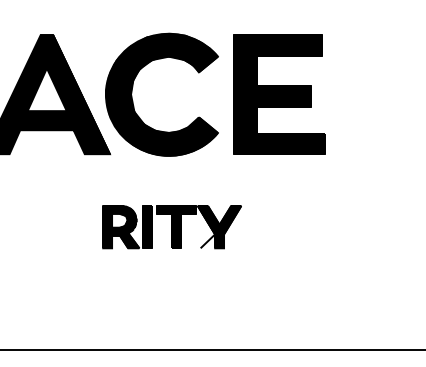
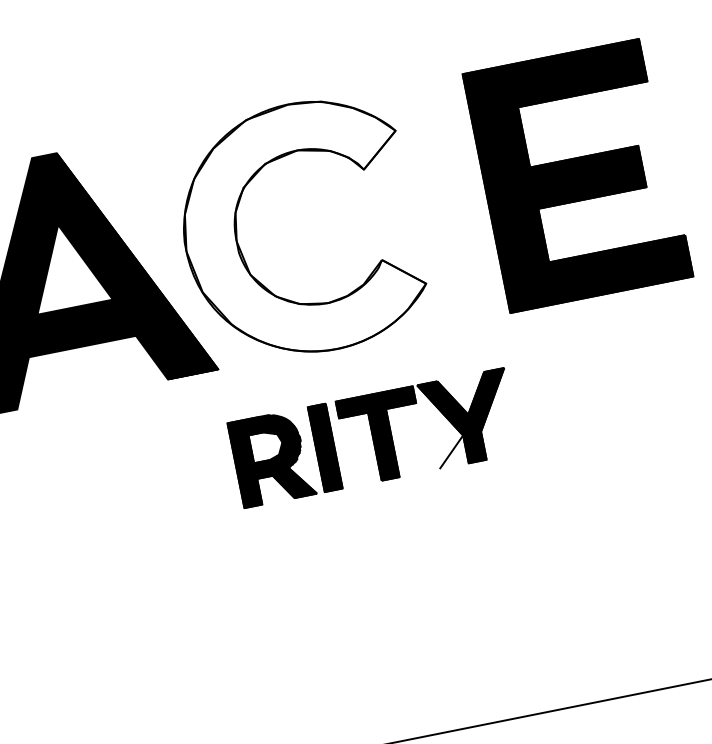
fill: (161, 94) -> (297, 229), removed
part: (279, 94) -> (578, 175), moved
part: (171, 227) -> (372, 439), moved

